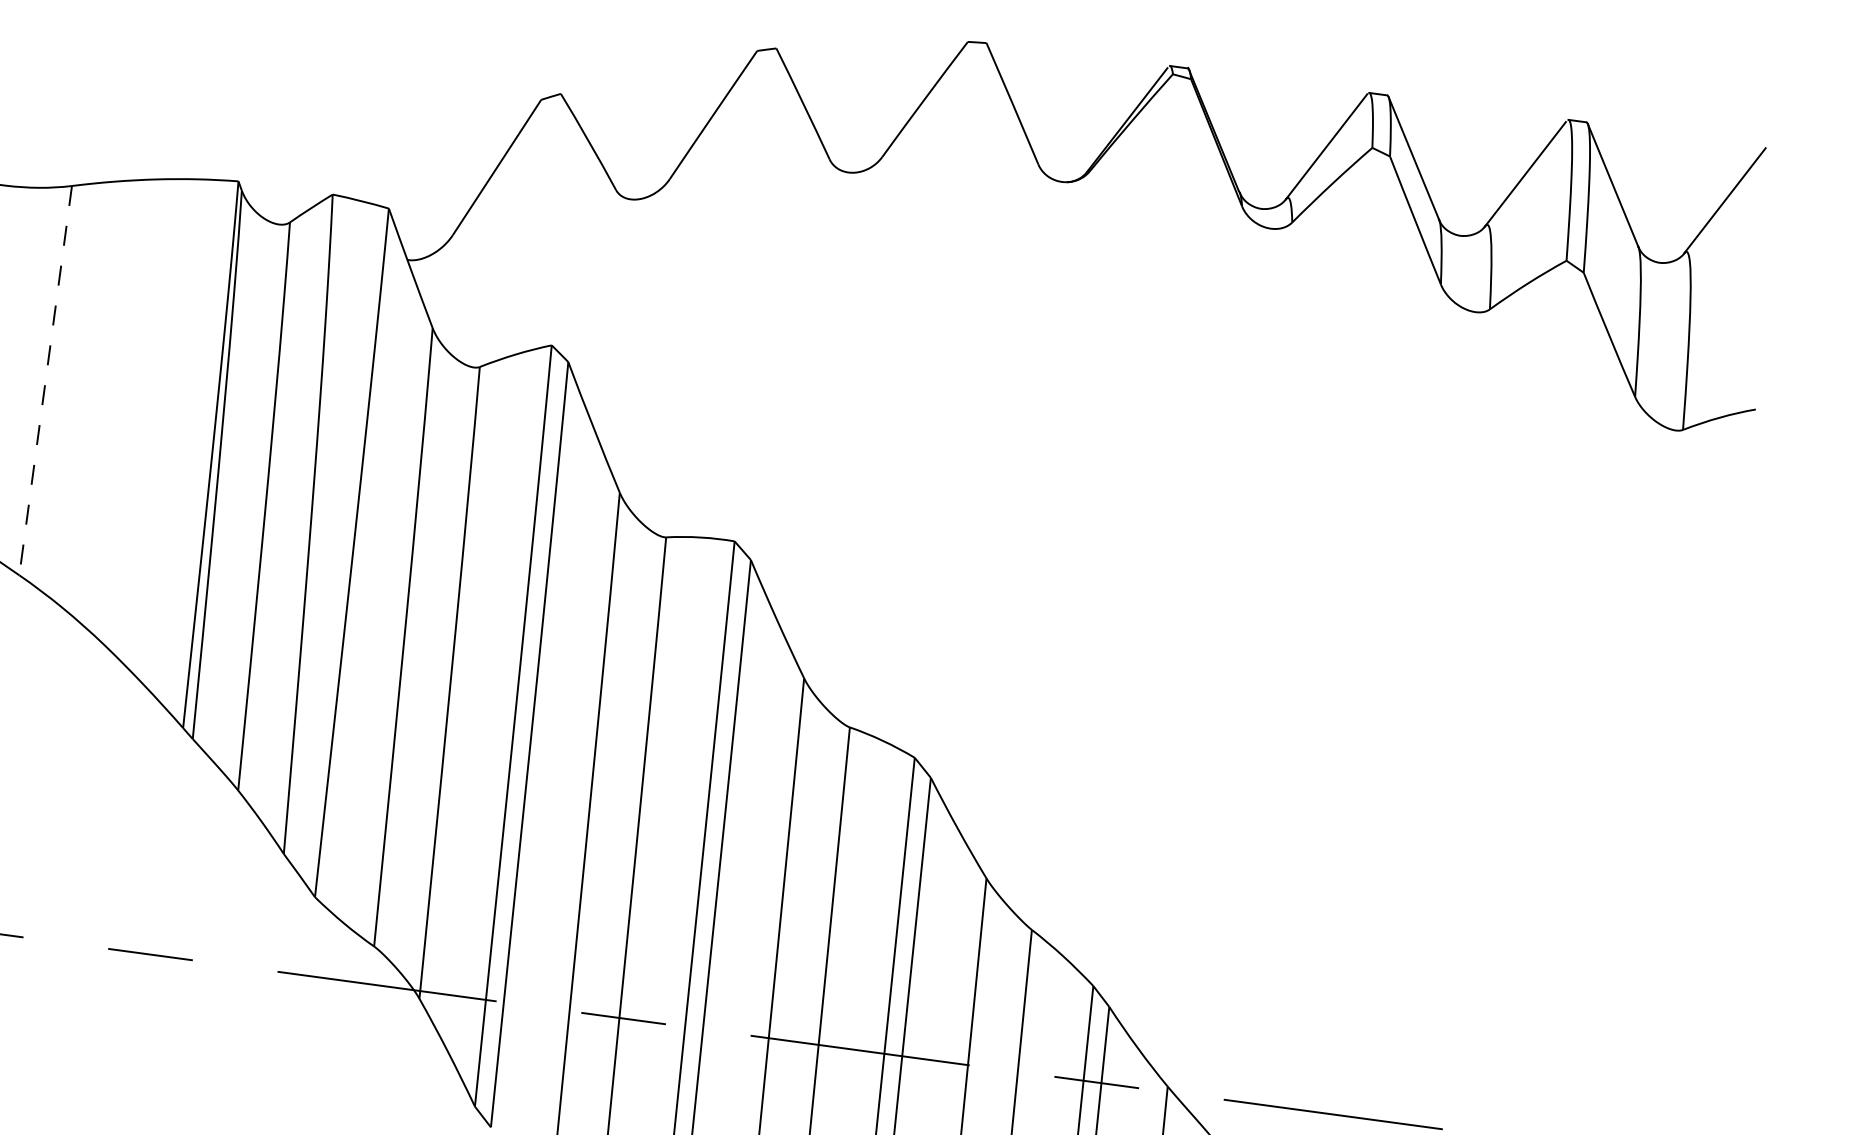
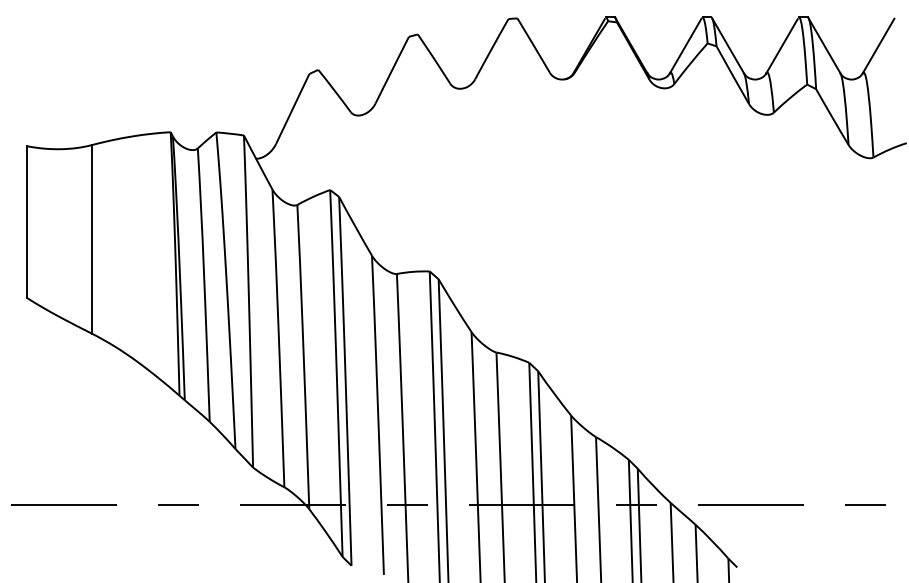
line: (44, 380) -> (91, 239), dashed -> solid

